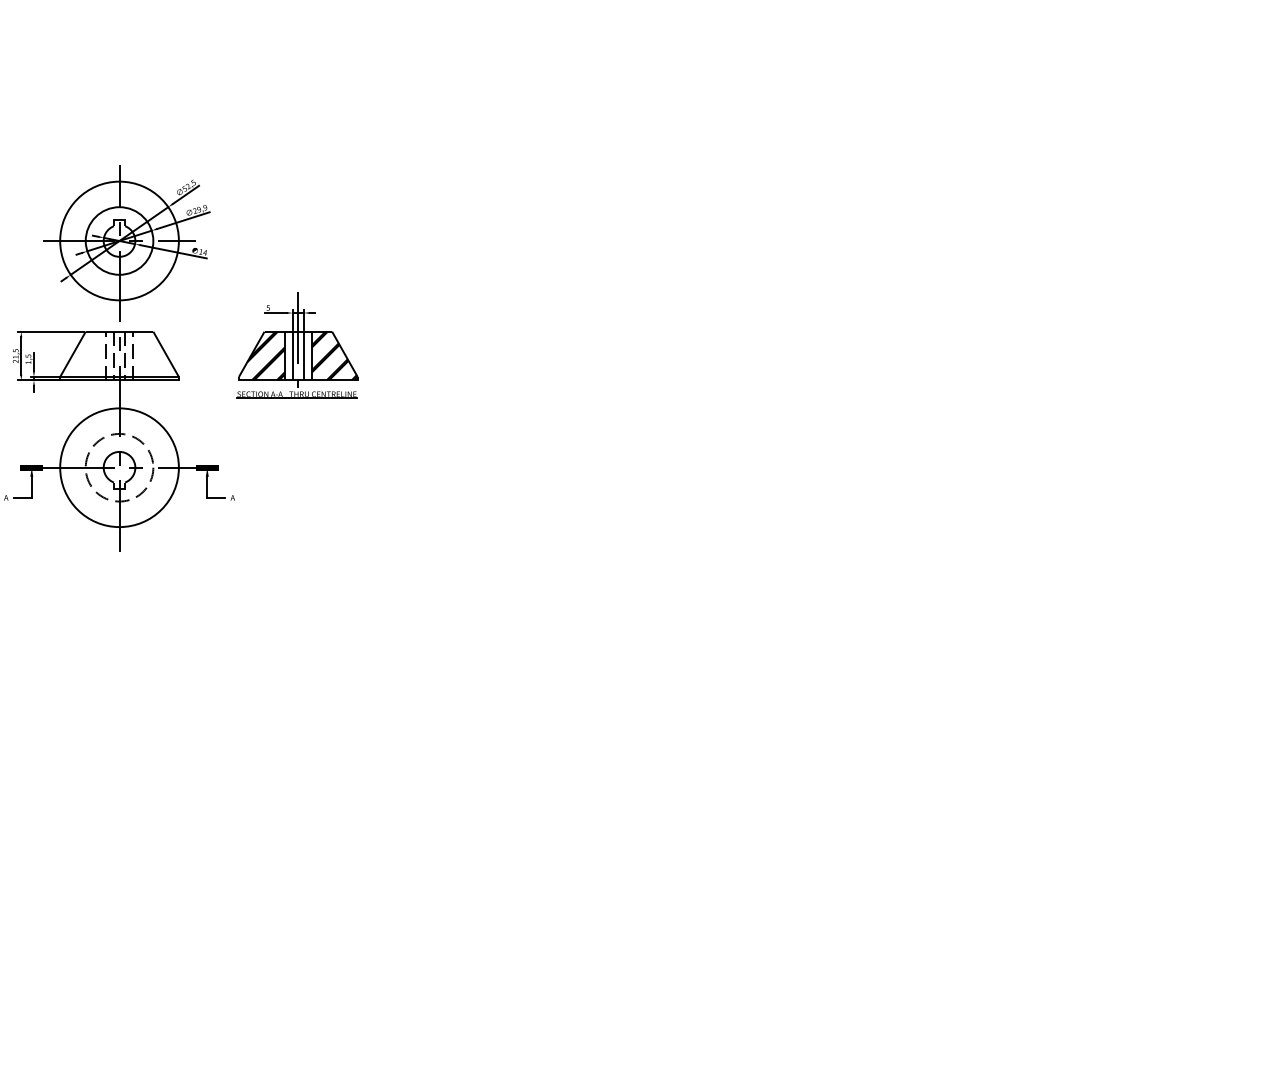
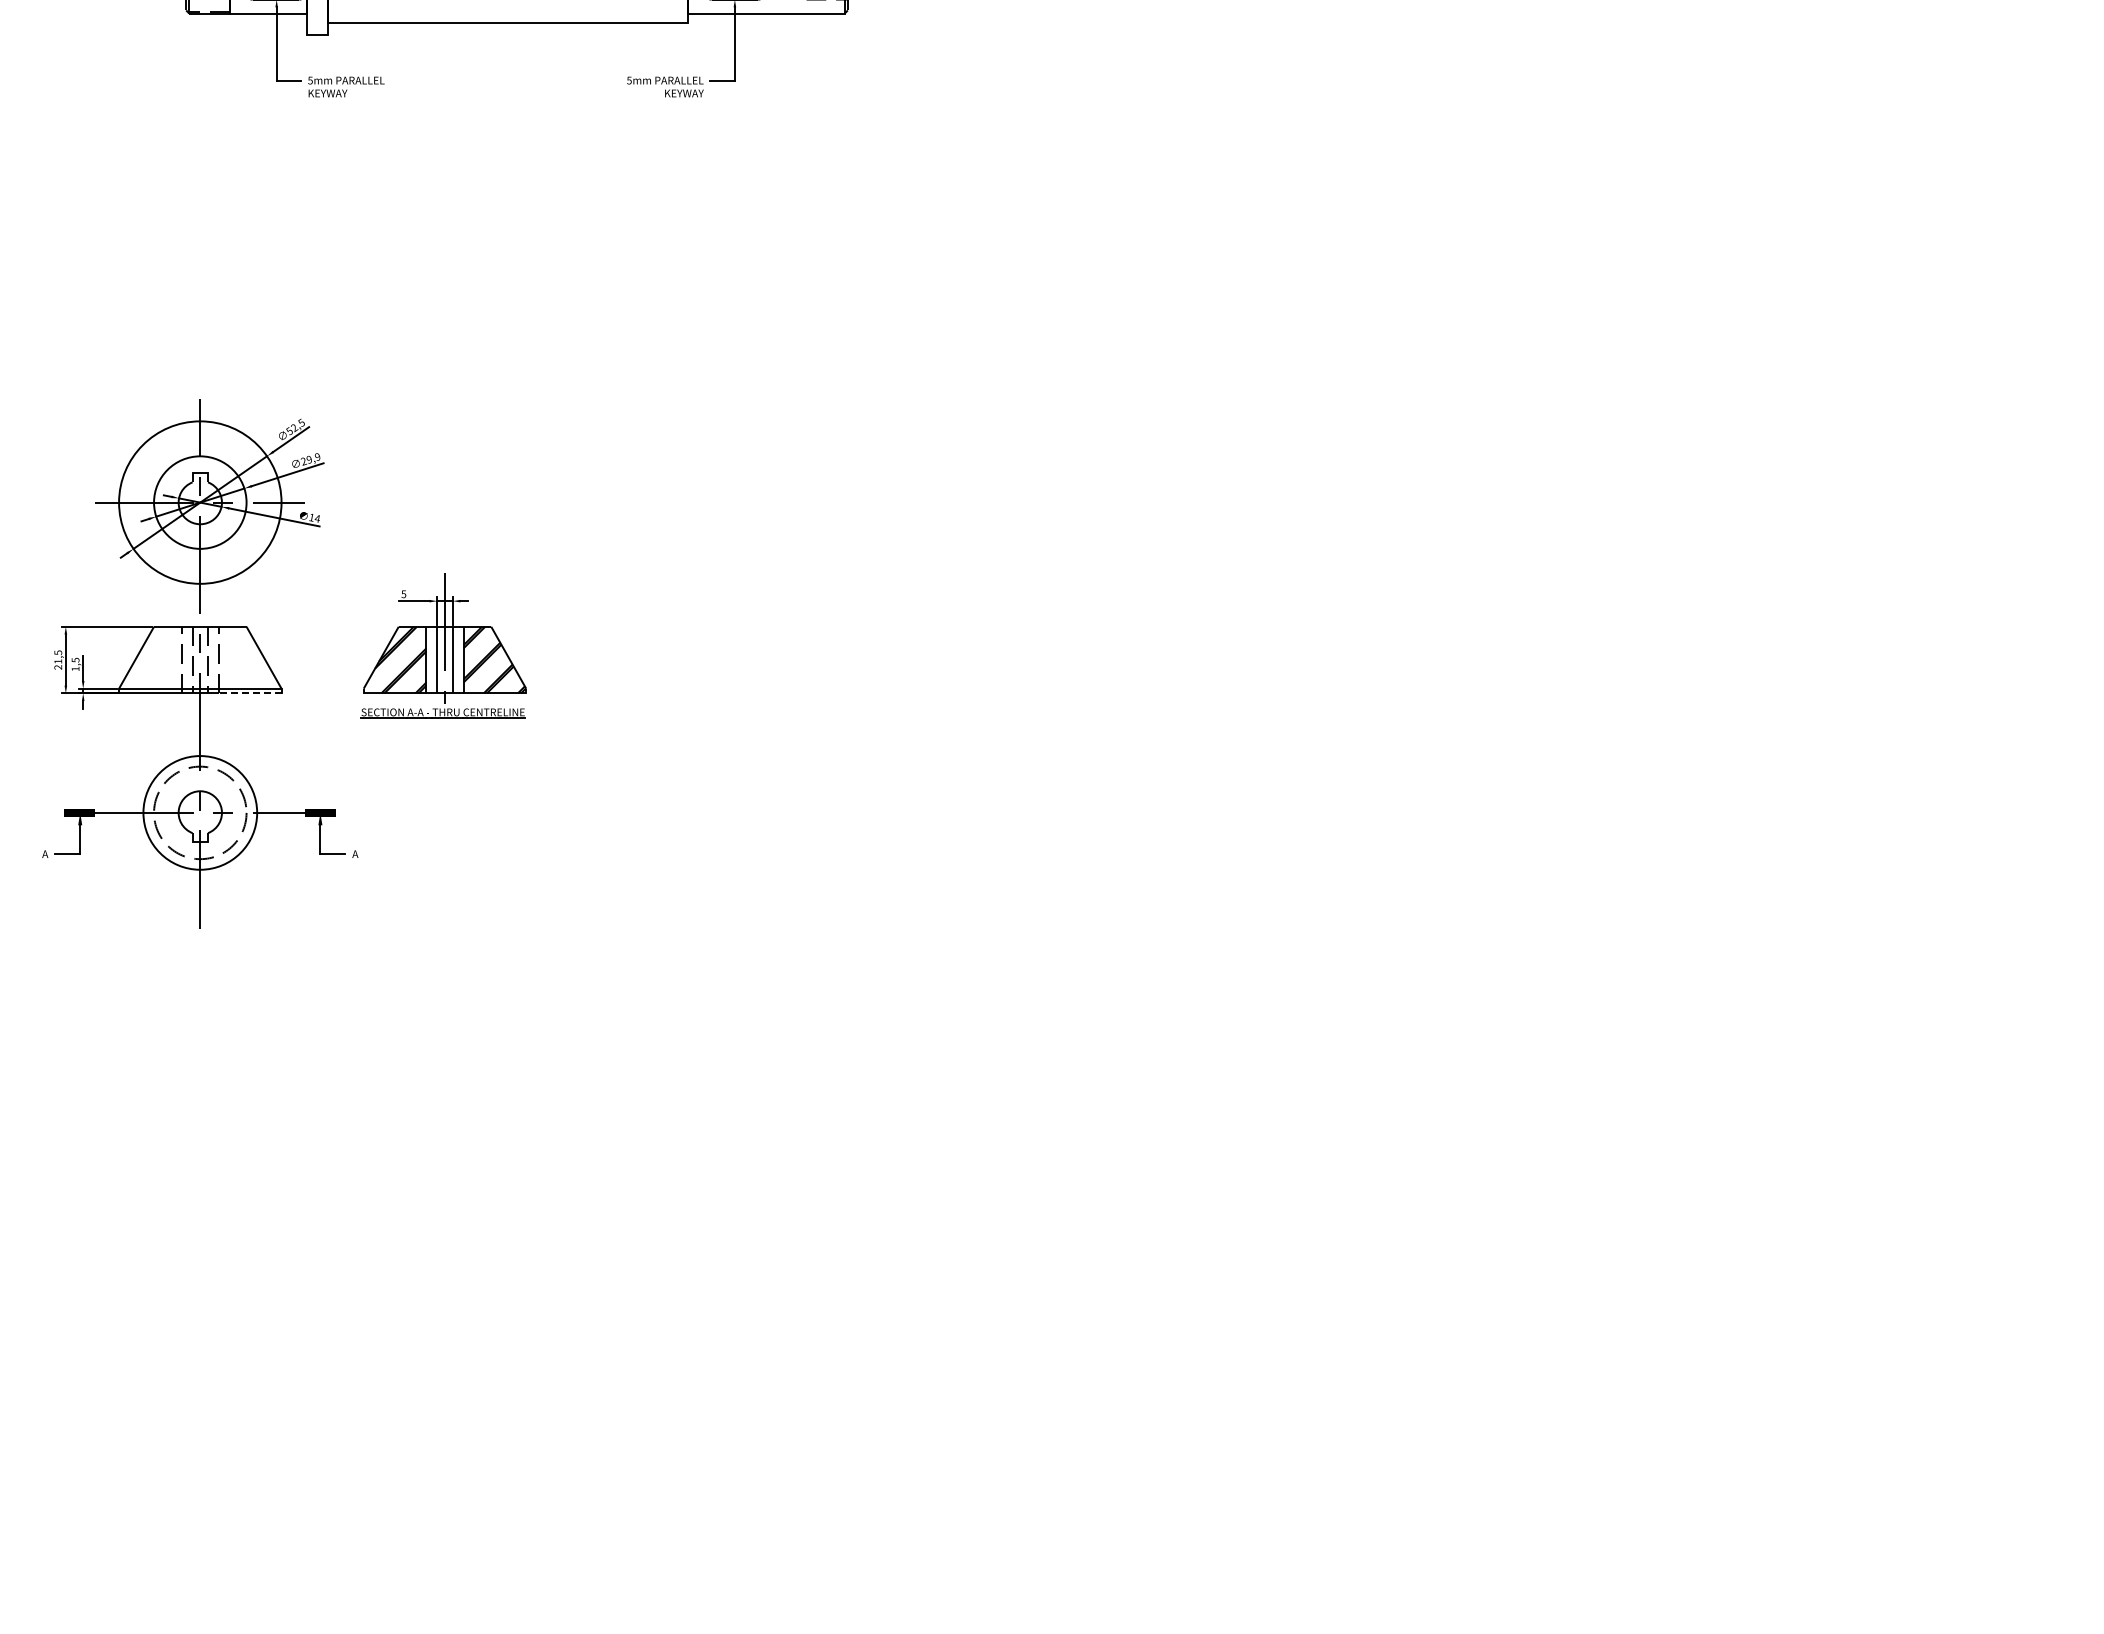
line: (155, 380) -> (249, 693), solid -> dashed
circle: (119, 467) -> (200, 812), size x0.7

